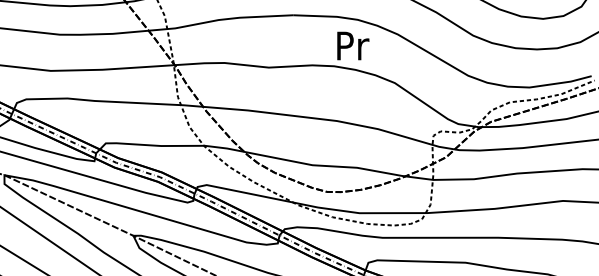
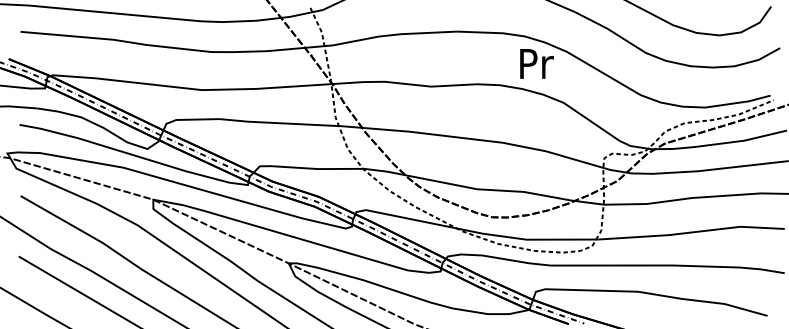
text: (352, 45) -> (536, 63), moved

